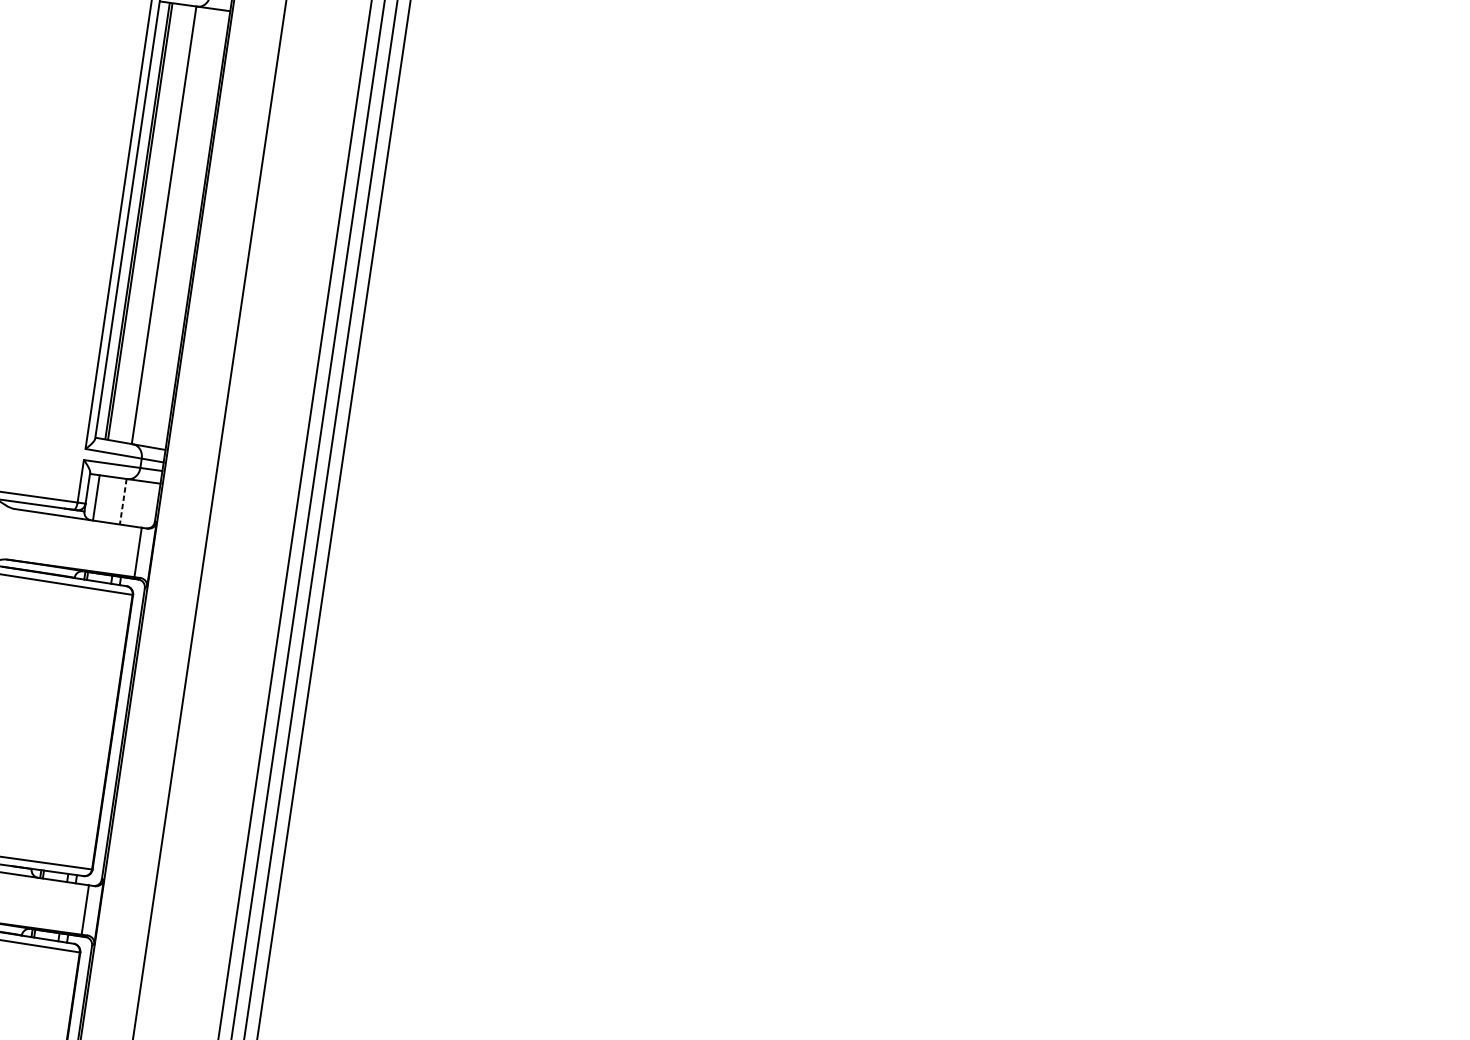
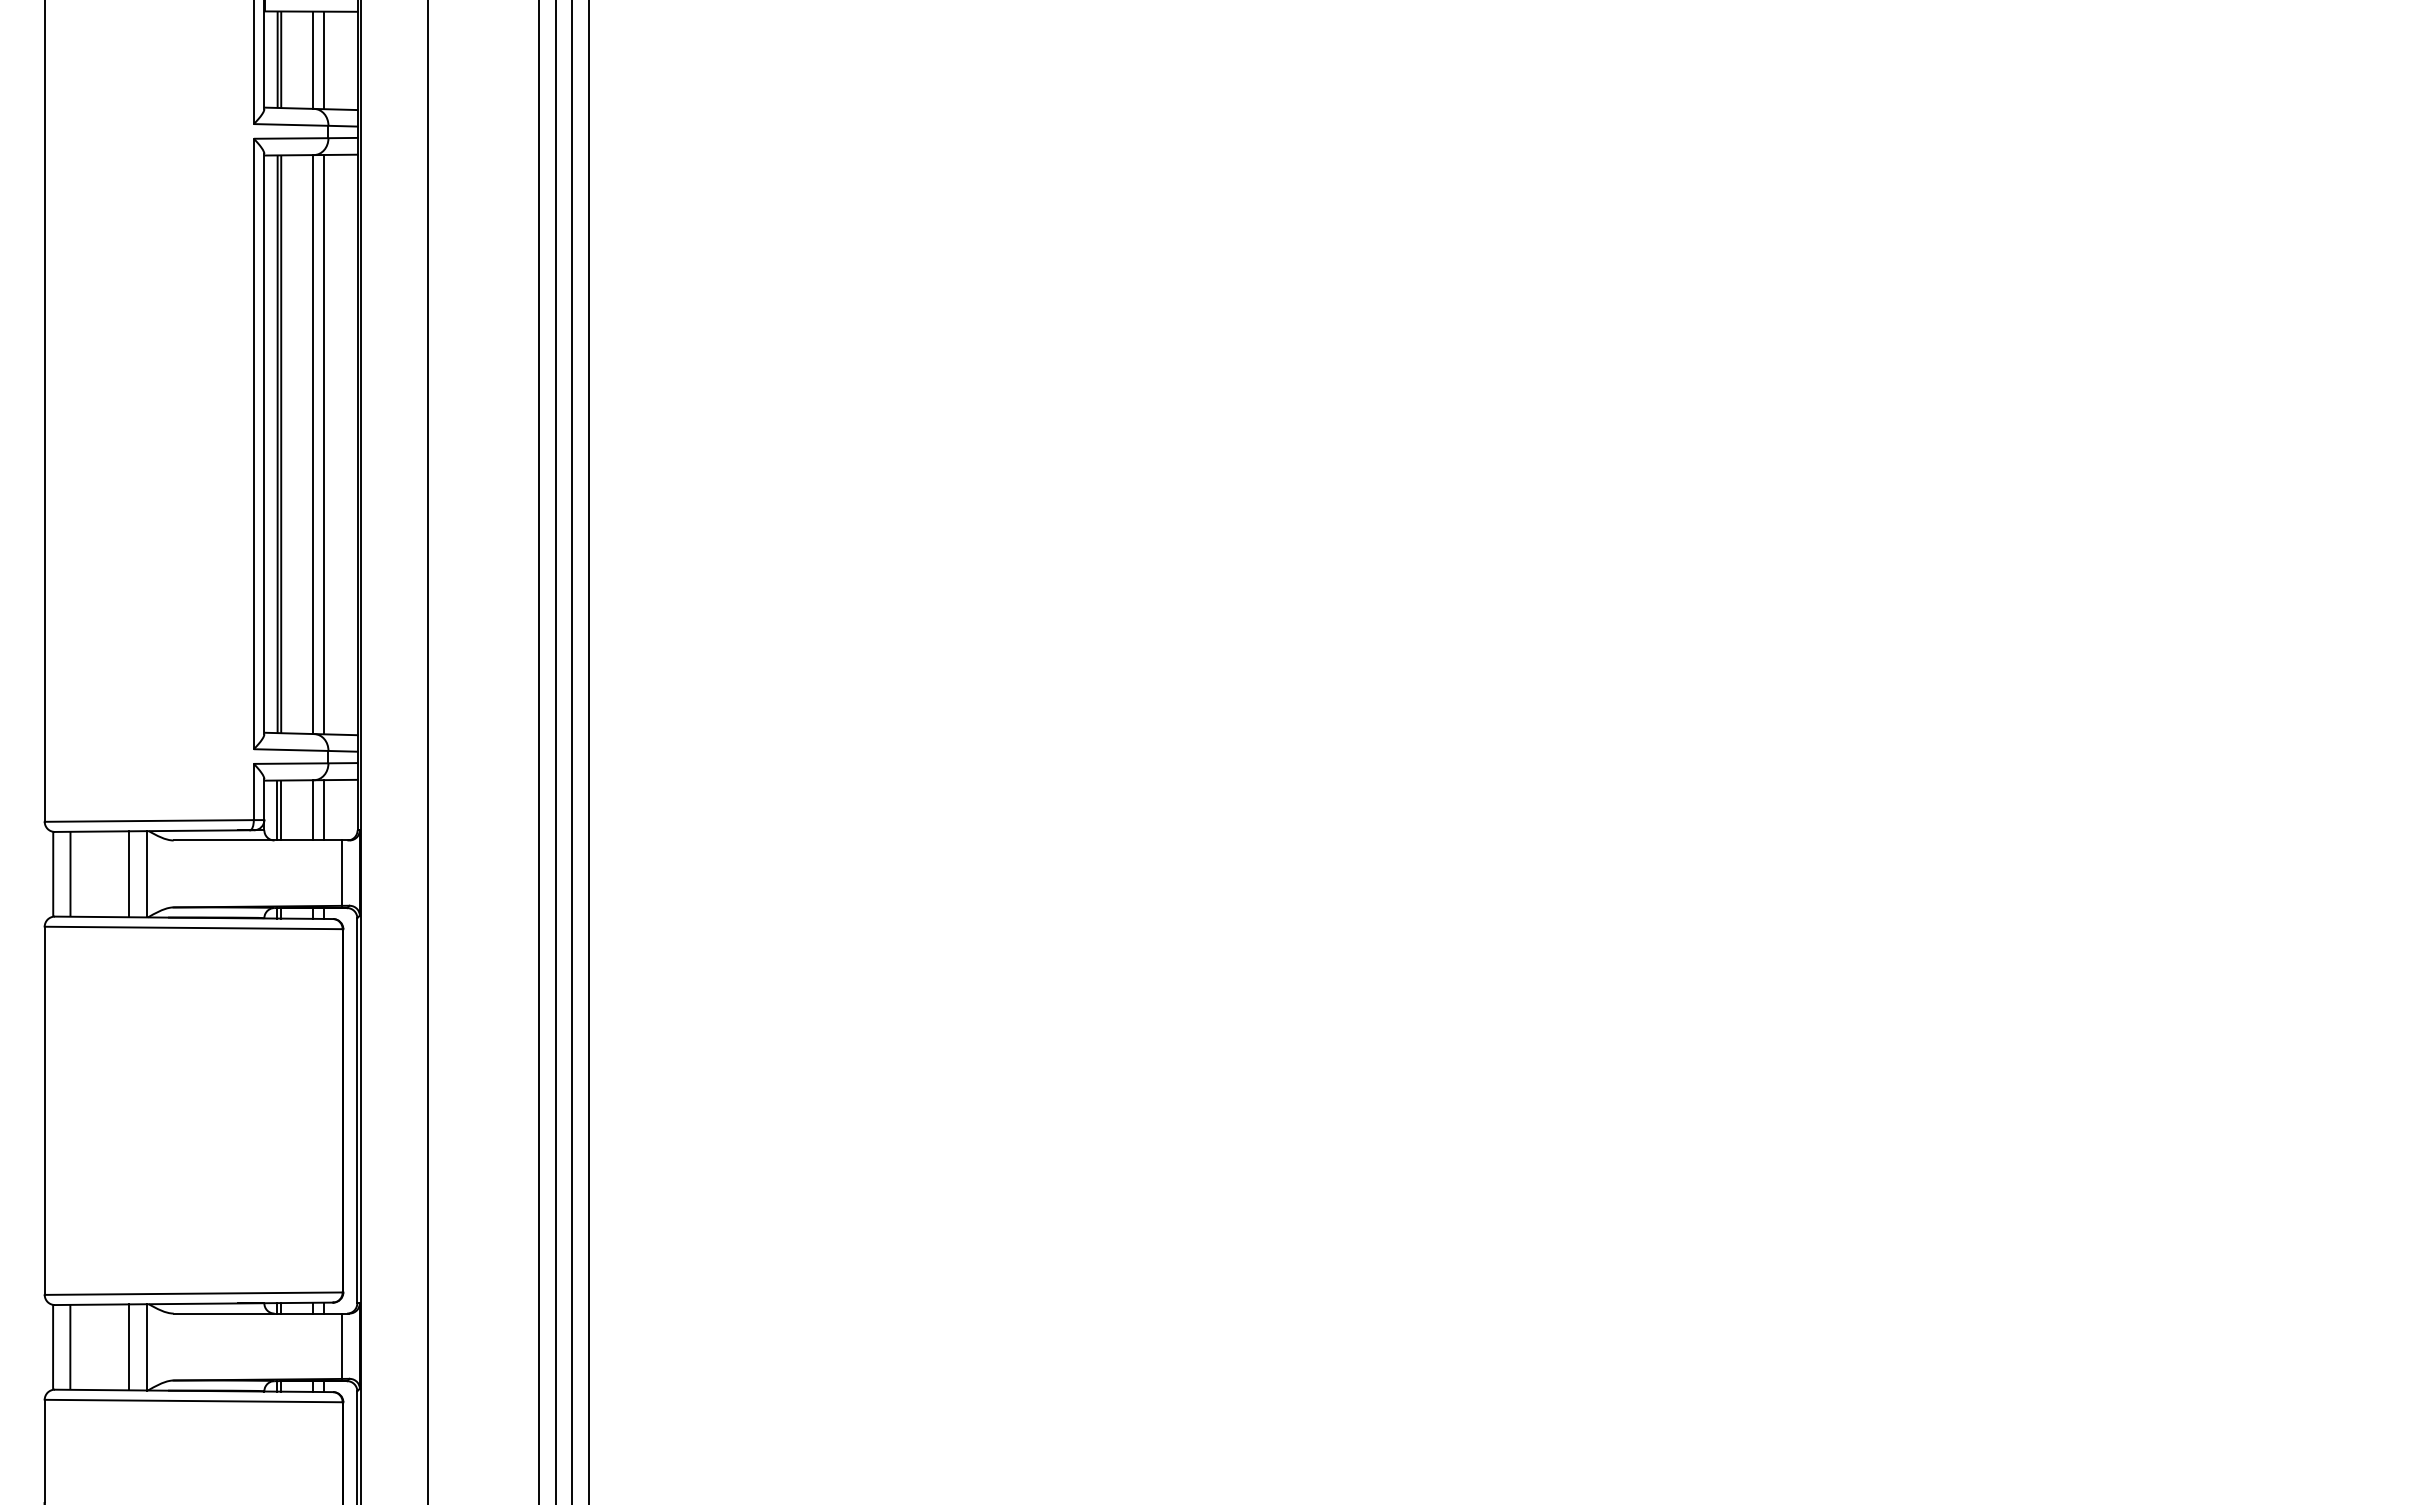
line: (172, 226) -> (324, 444), added
line: (98, 498) -> (280, 810), added
line: (123, 501) -> (312, 810), dashed -> solid
line: (132, 503) -> (324, 810), added

